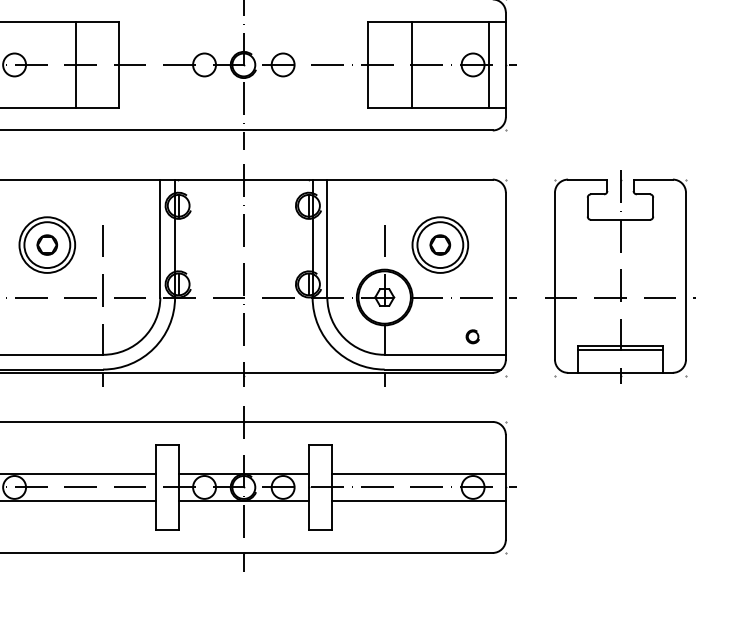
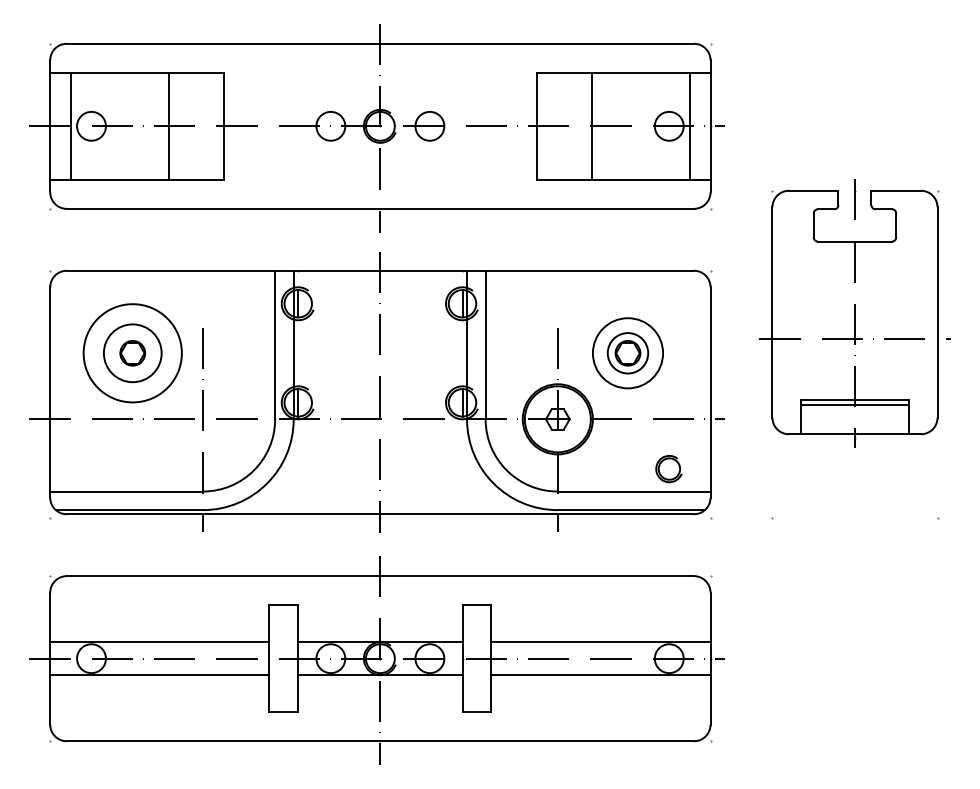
circle: (47, 245) -> (132, 353), size x1.4
circle: (439, 245) -> (627, 353), size x0.7
part: (620, 277) -> (854, 313), moved
part: (472, 336) -> (668, 468), size x1.6

